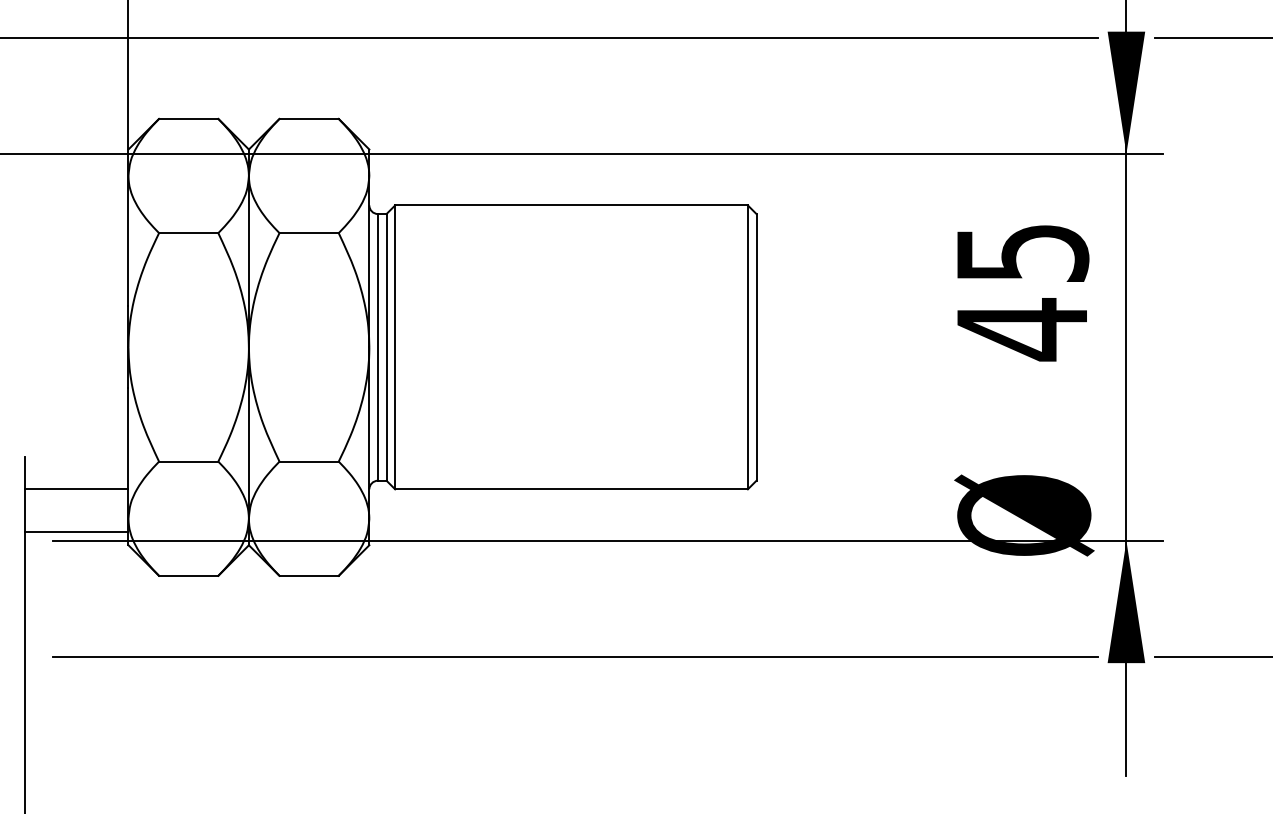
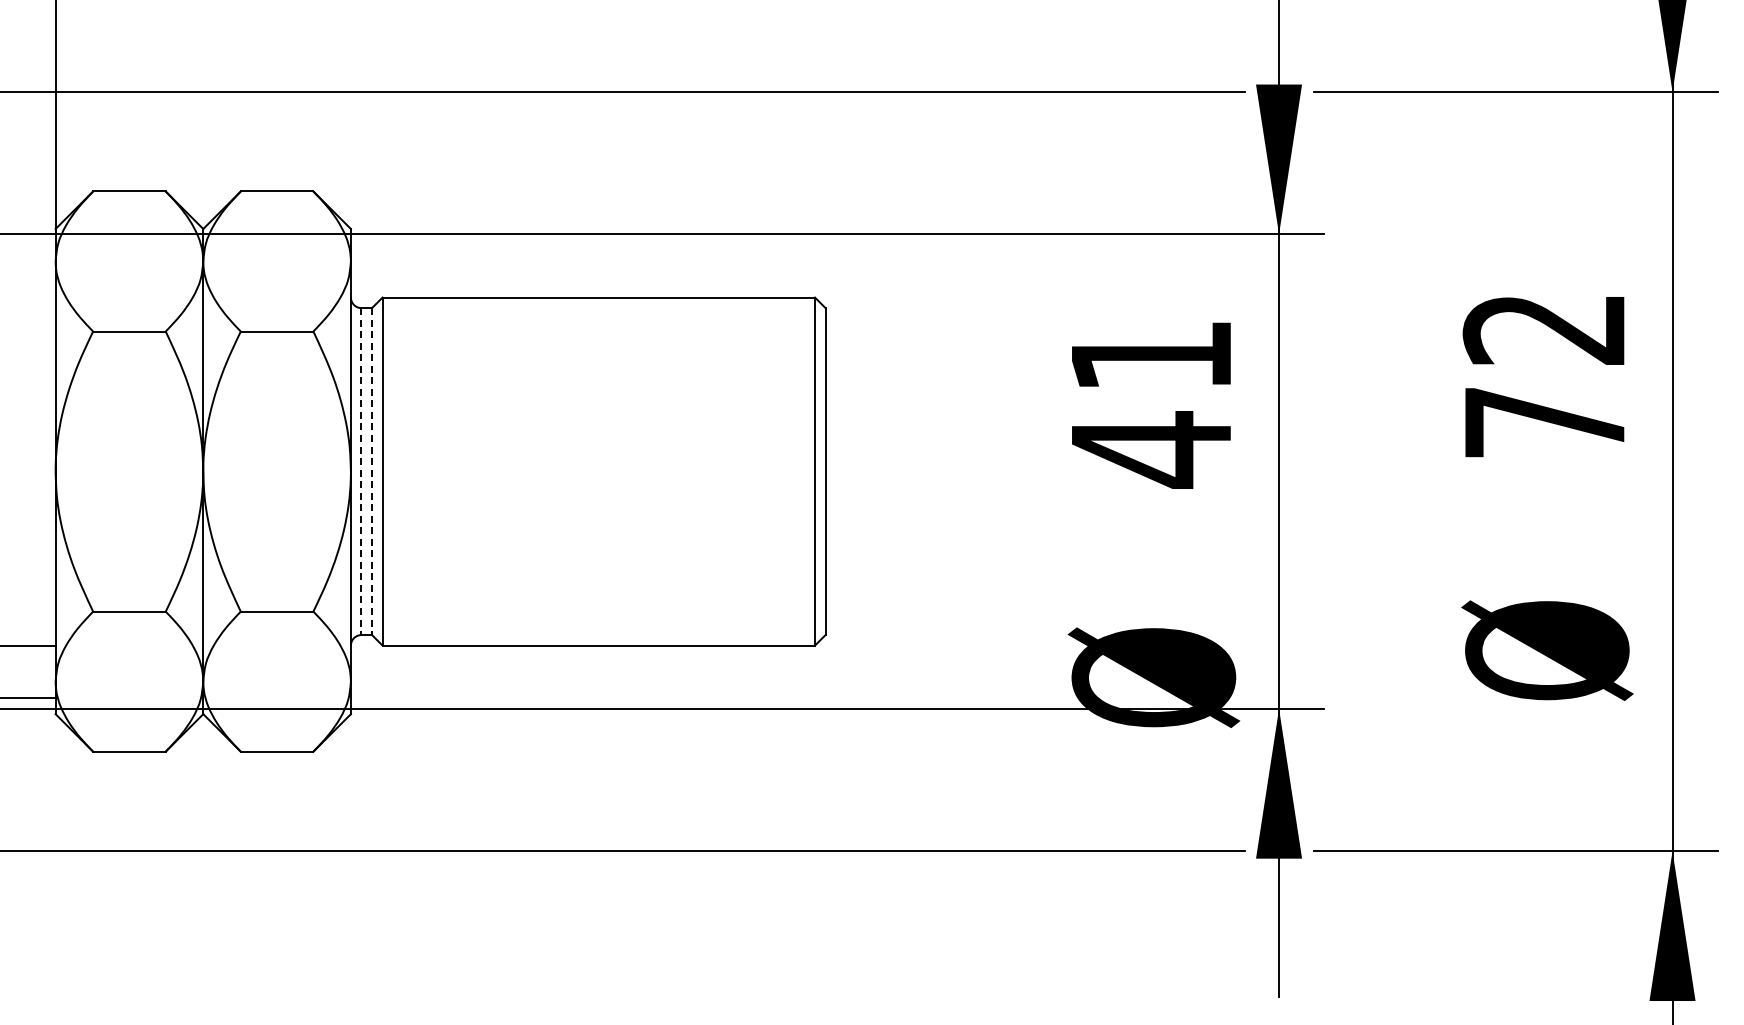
text: (1023, 253) -> (1152, 356), 45 -> 41
line: (377, 348) -> (361, 472), solid -> dashed
line: (386, 348) -> (372, 472), solid -> dashed

